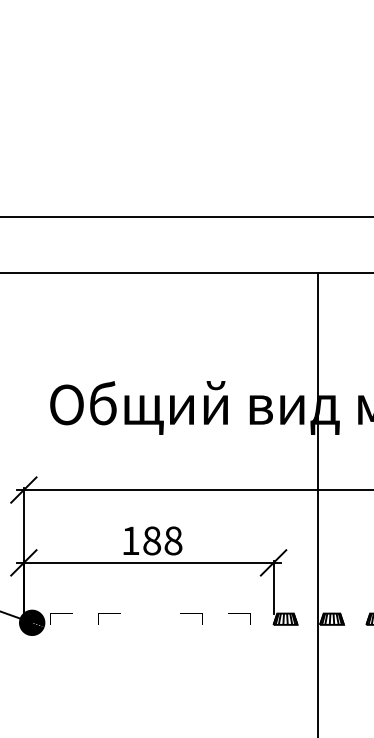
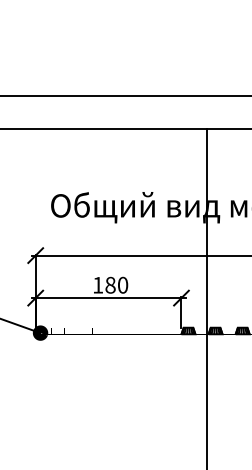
text: (174, 541) -> (123, 285), 188 -> 180

